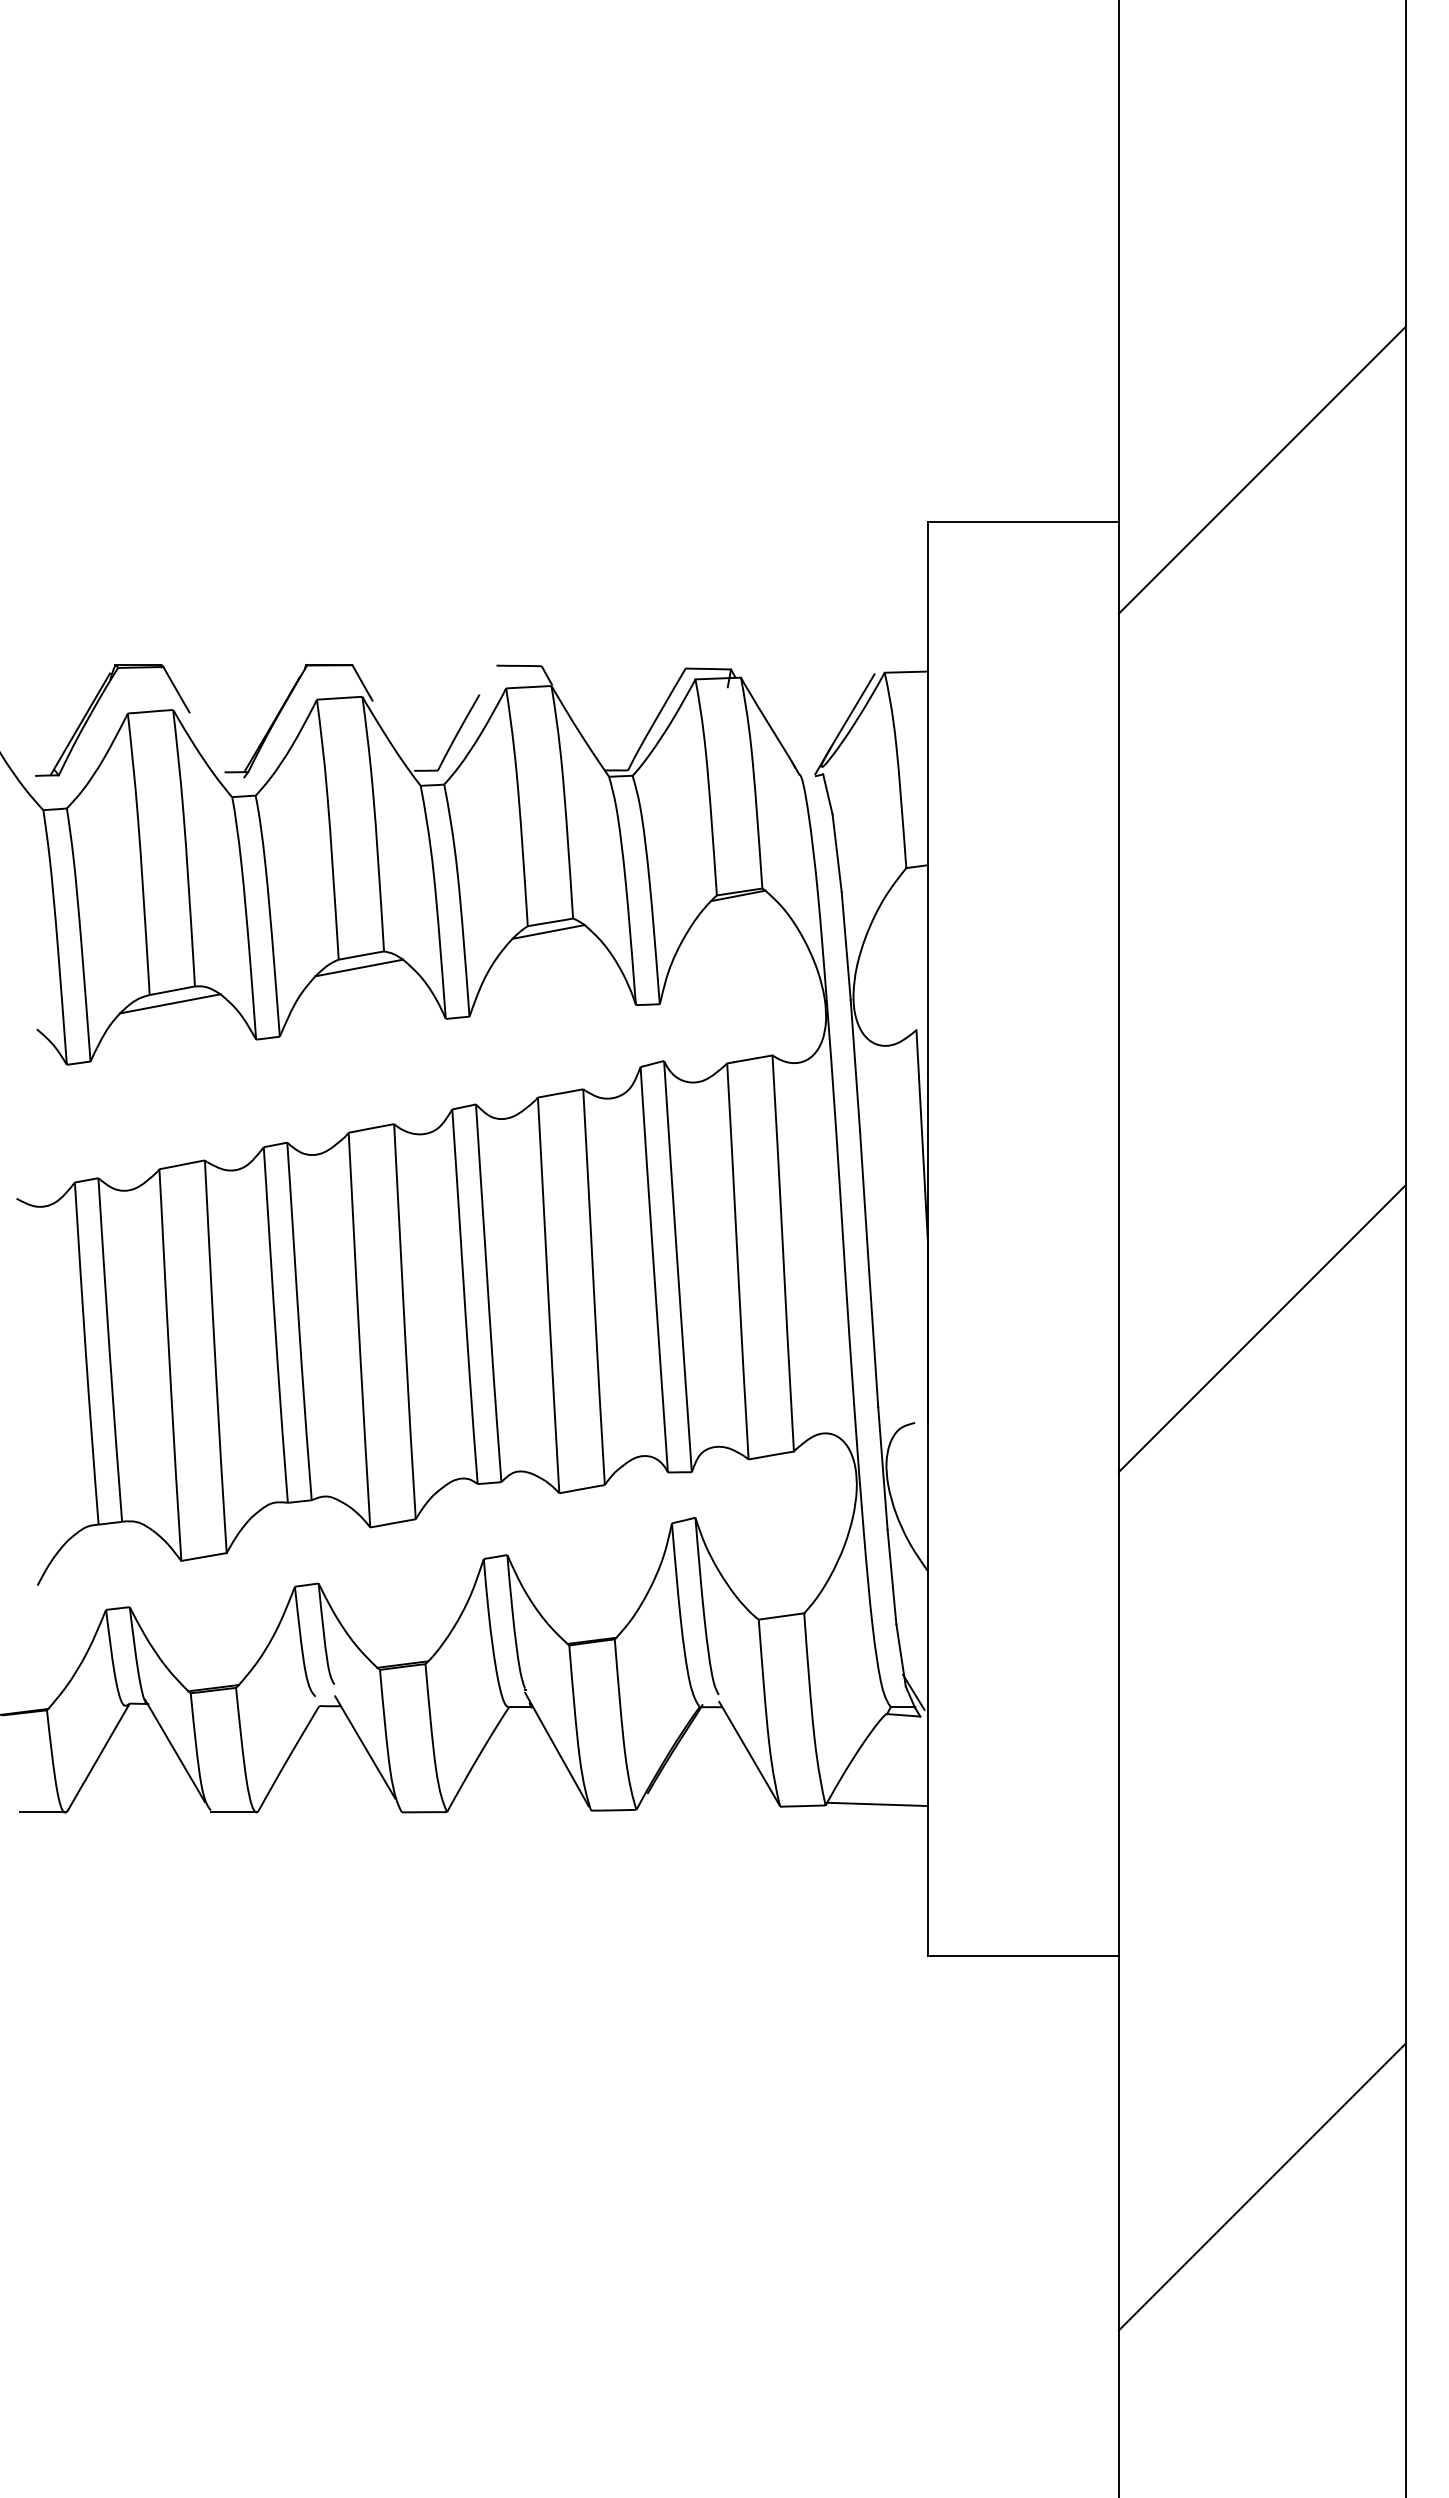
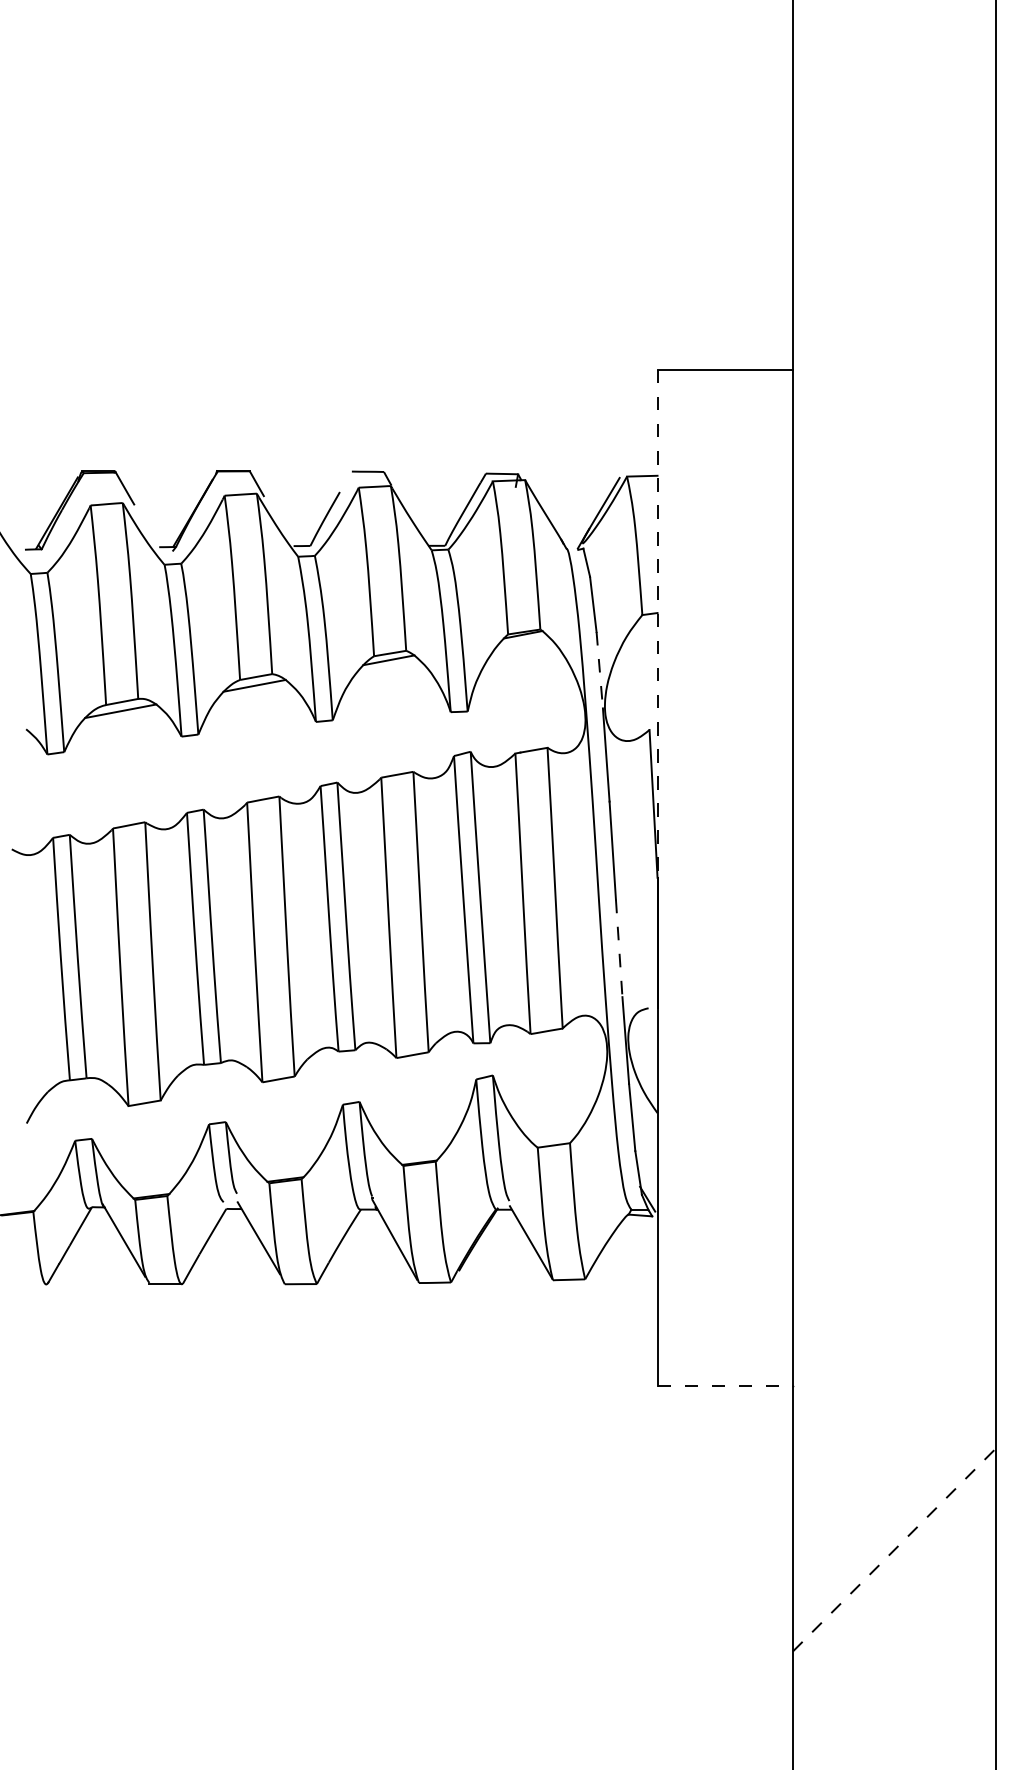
line: (1261, 469) -> (894, 332), removed
line: (927, 880) -> (657, 623), solid -> dashed
line: (846, 946) -> (599, 670), solid -> dashed
line: (1261, 1328) -> (894, 941), removed
line: (873, 1338) -> (619, 948), solid -> dashed
line: (877, 1804) -> (621, 1278), removed
line: (42, 1812) -> (30, 1284), removed
line: (1023, 1955) -> (725, 1385), solid -> dashed
line: (1262, 2187) -> (894, 1550), solid -> dashed

